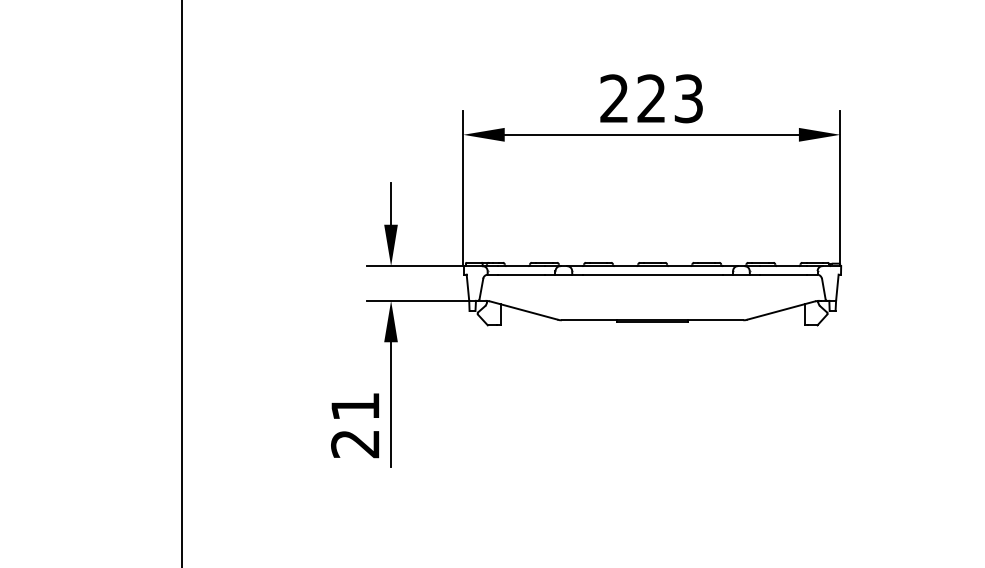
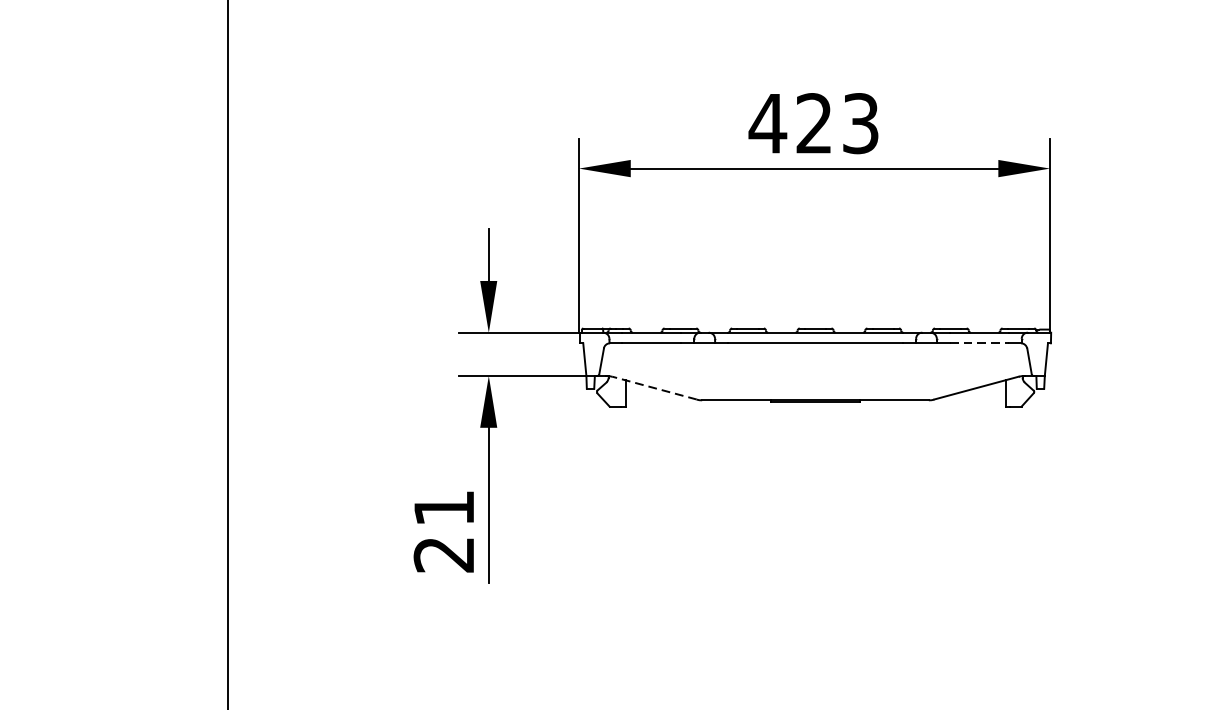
text: (614, 98) -> (767, 123), 223 -> 423
line: (783, 274) -> (979, 343), solid -> dashed
line: (523, 310) -> (654, 388), solid -> dashed

